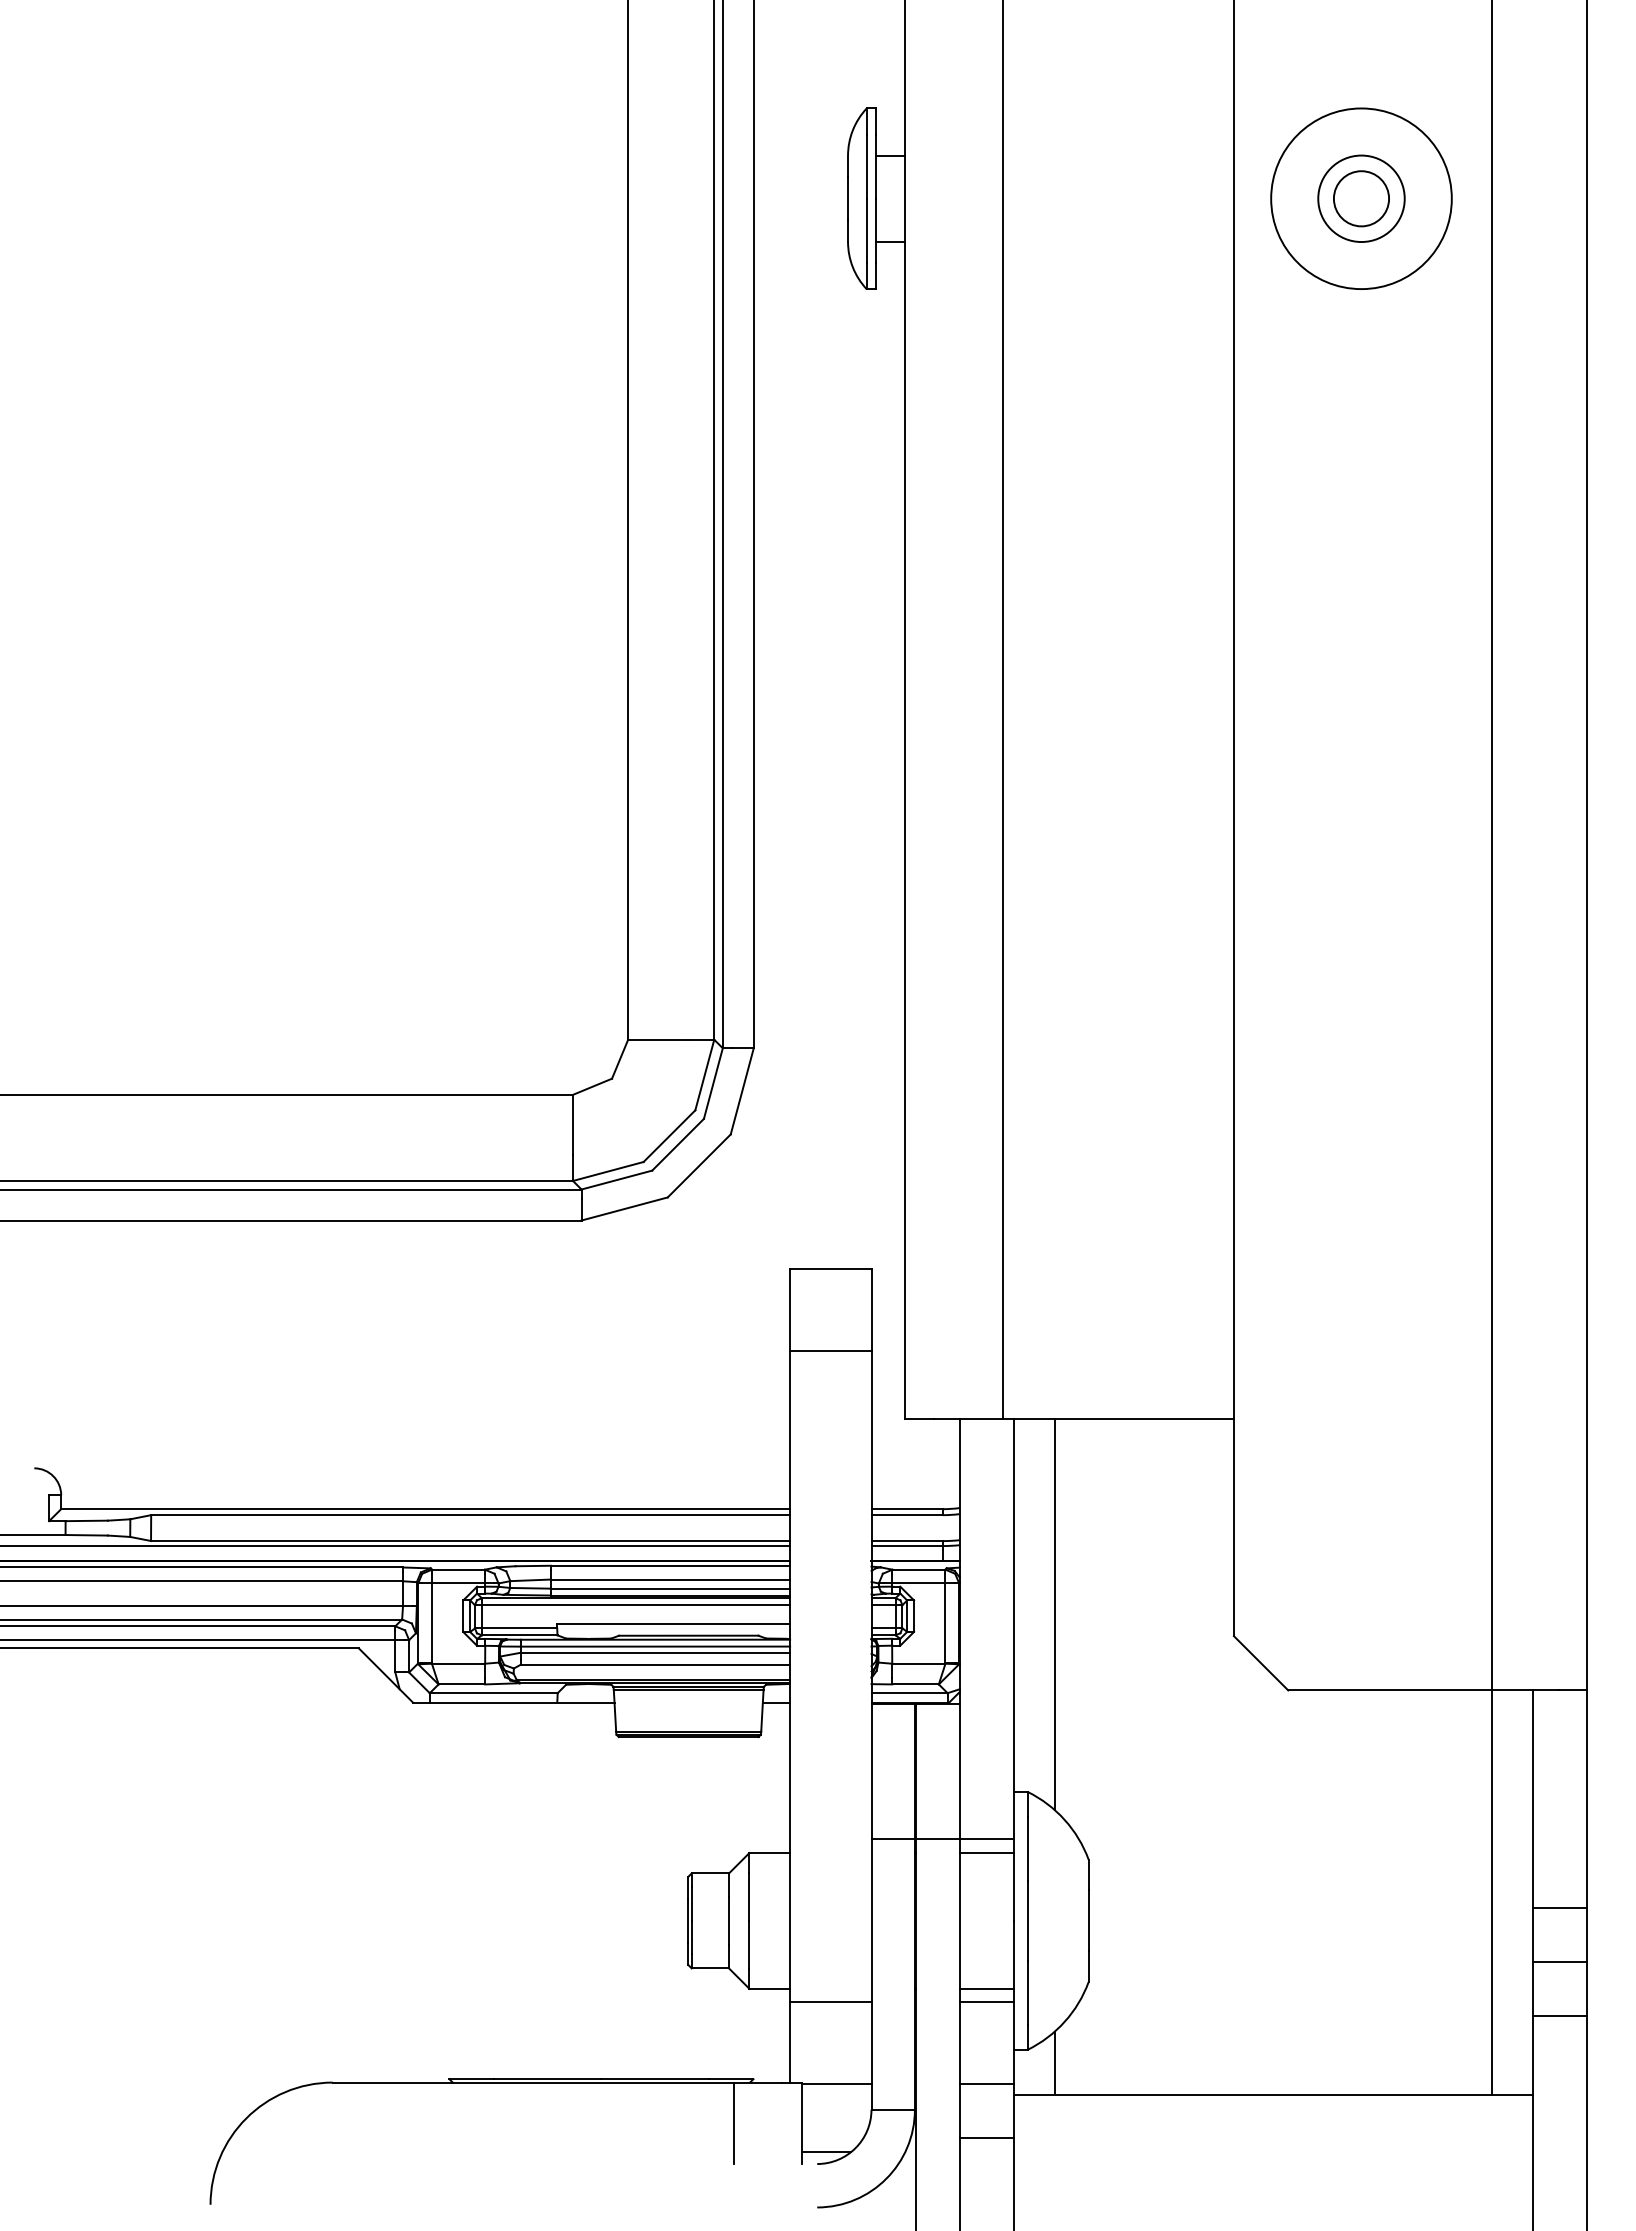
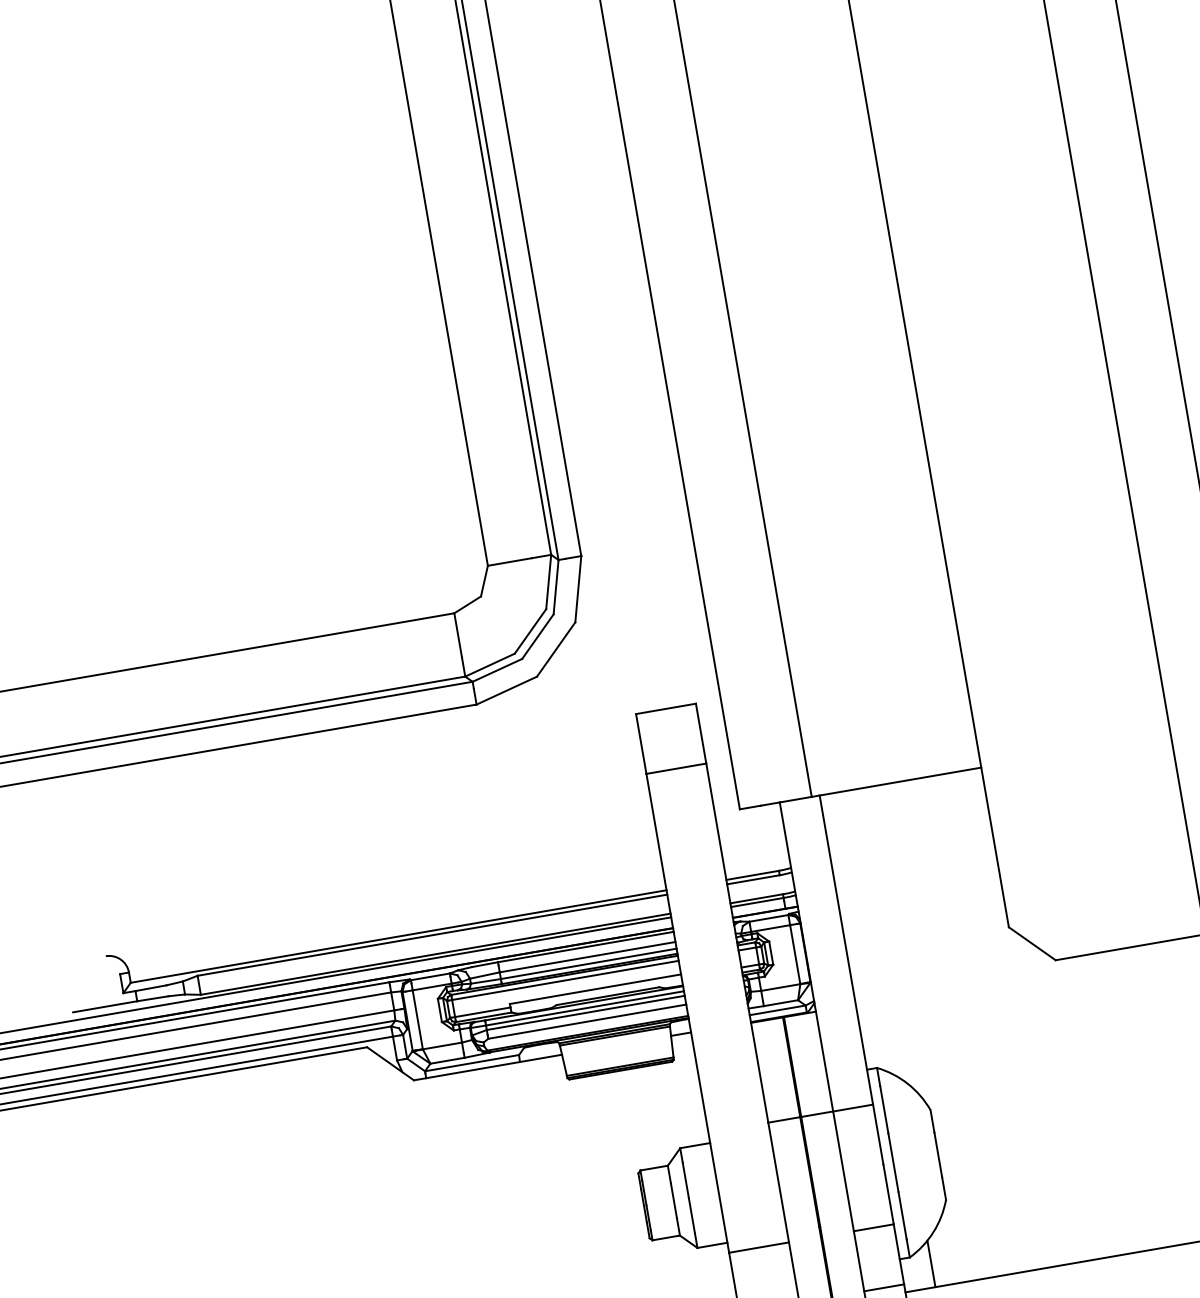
line: (1054, 1614) -> (874, 934), removed
line: (986, 1853) -> (854, 1118), removed
line: (986, 1988) -> (871, 1217), removed

